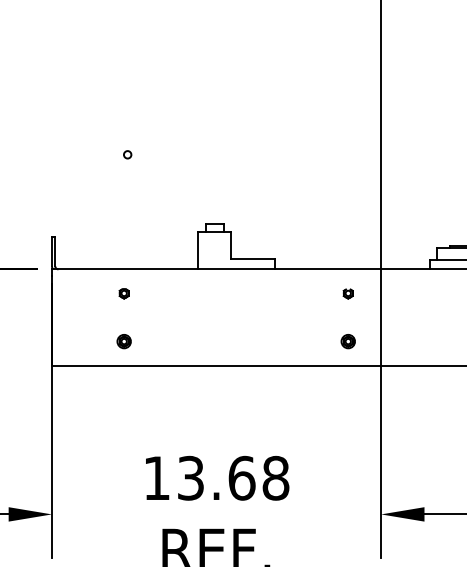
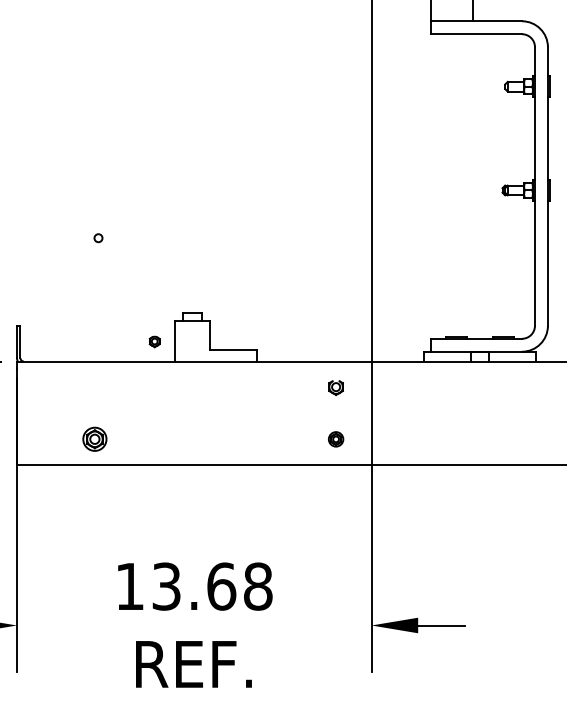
part: (123, 293) -> (154, 341), moved
part: (347, 294) -> (335, 388), size x1.4
part: (123, 341) -> (94, 439), size x1.6

